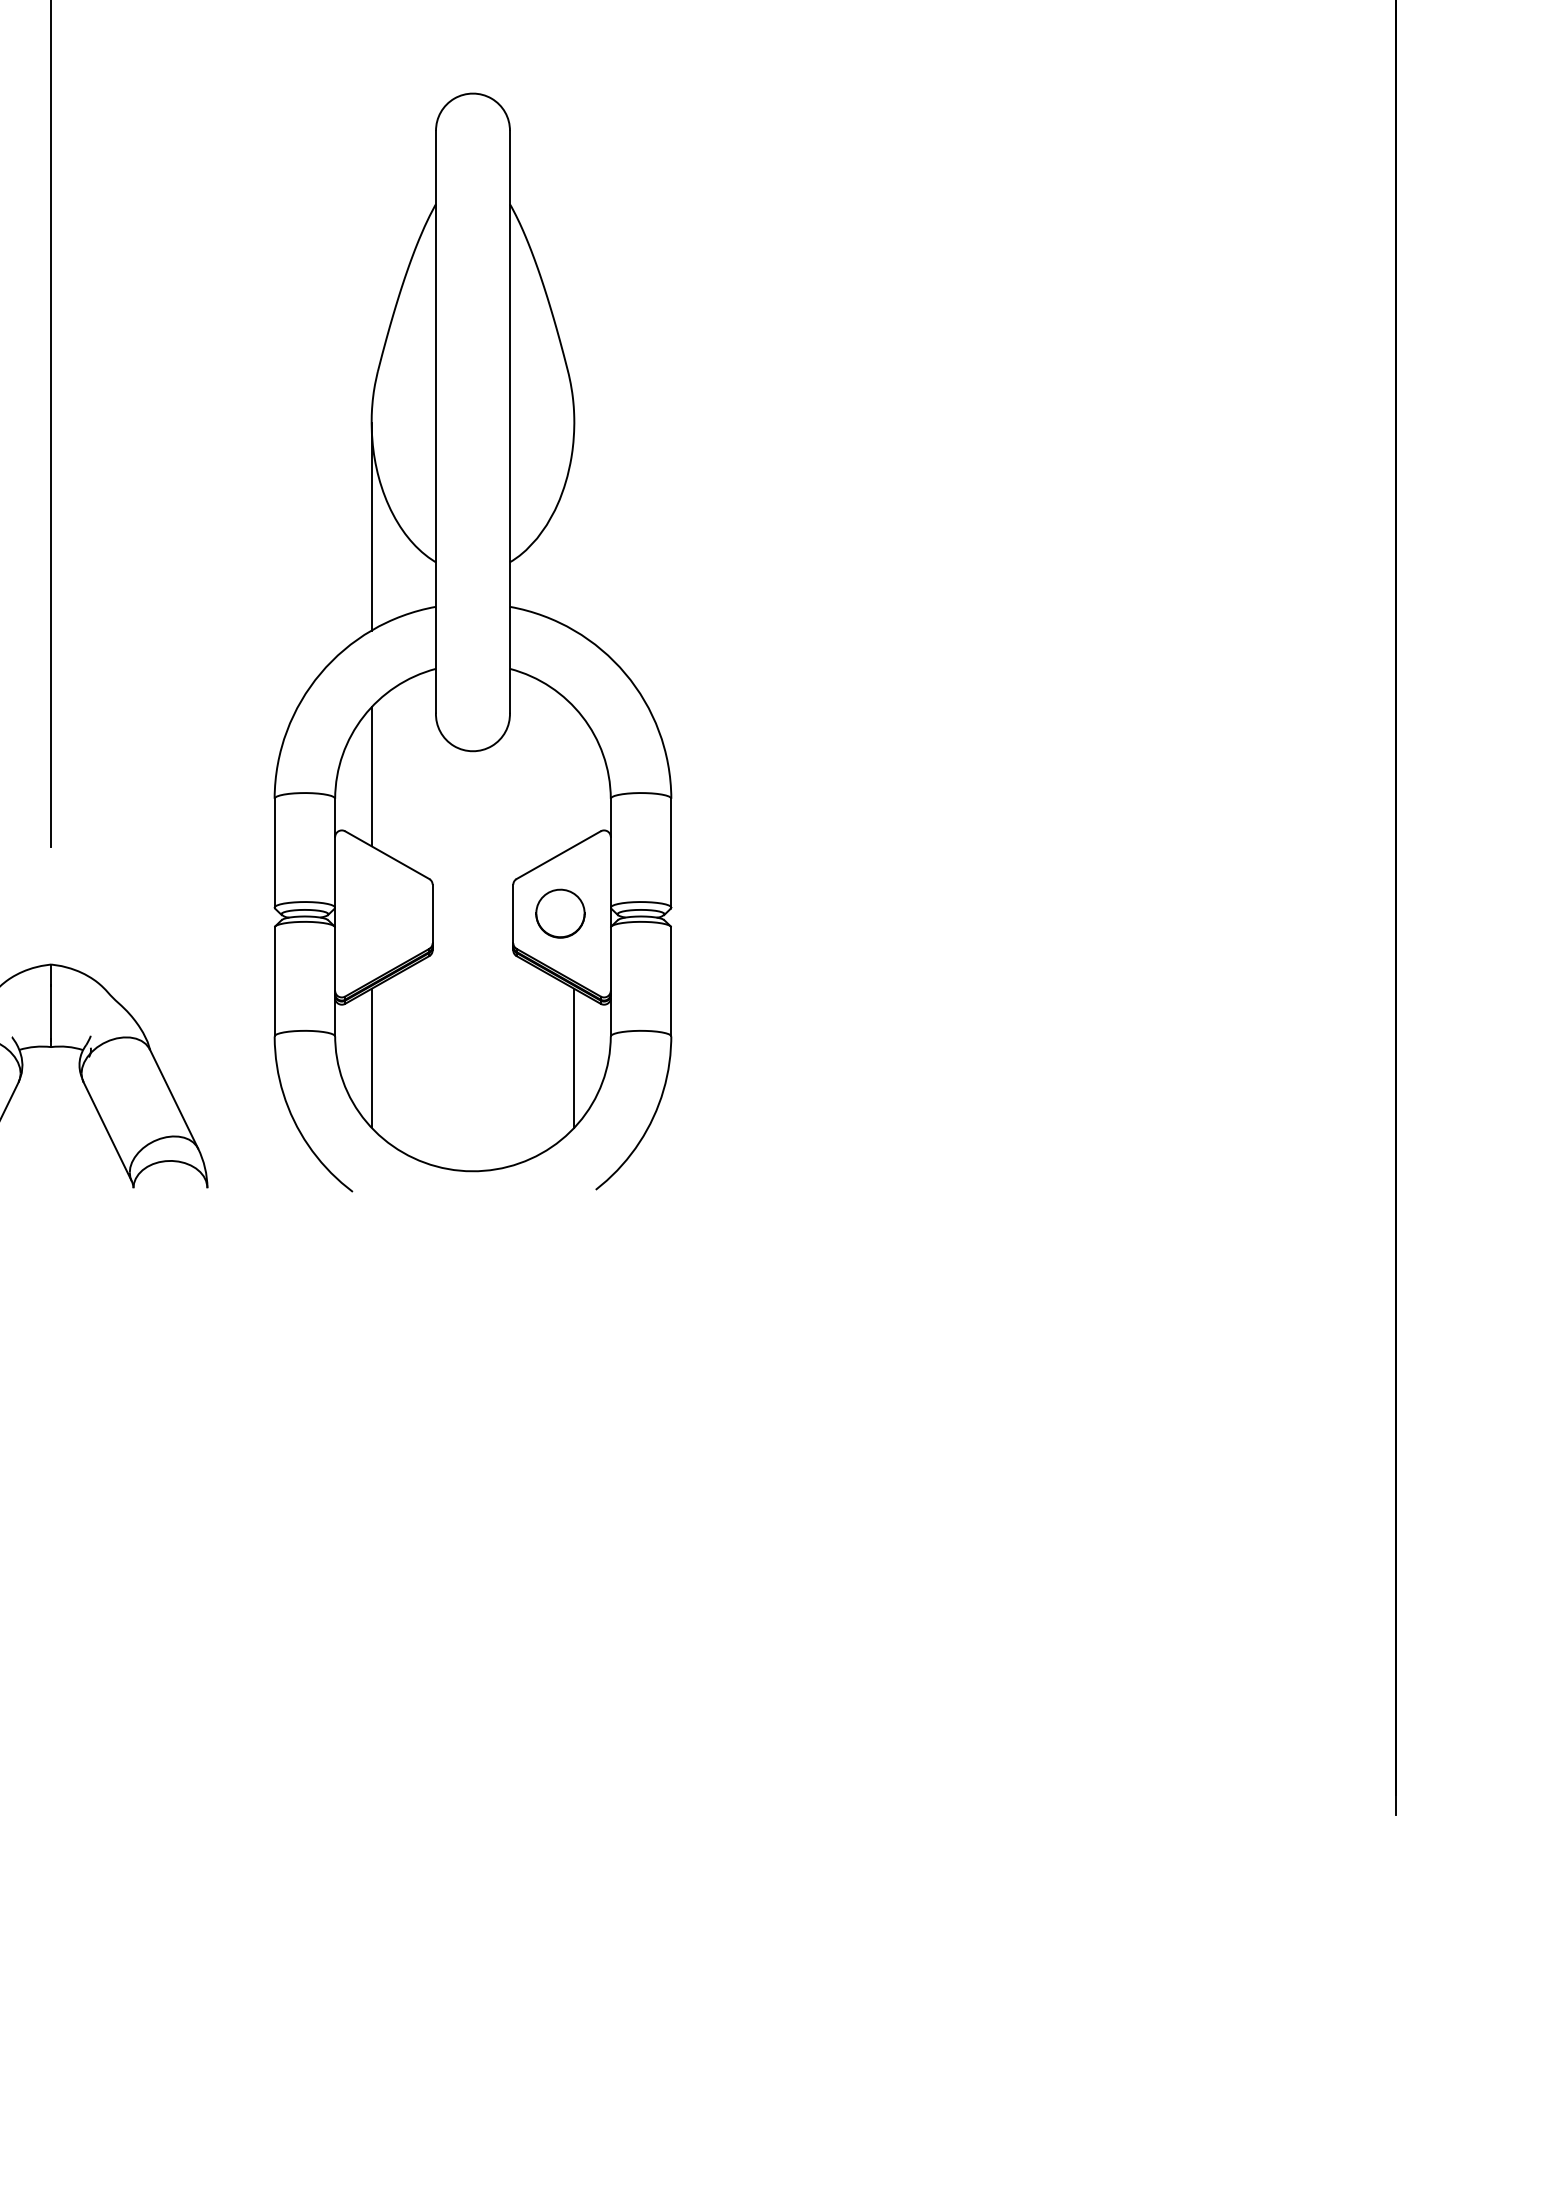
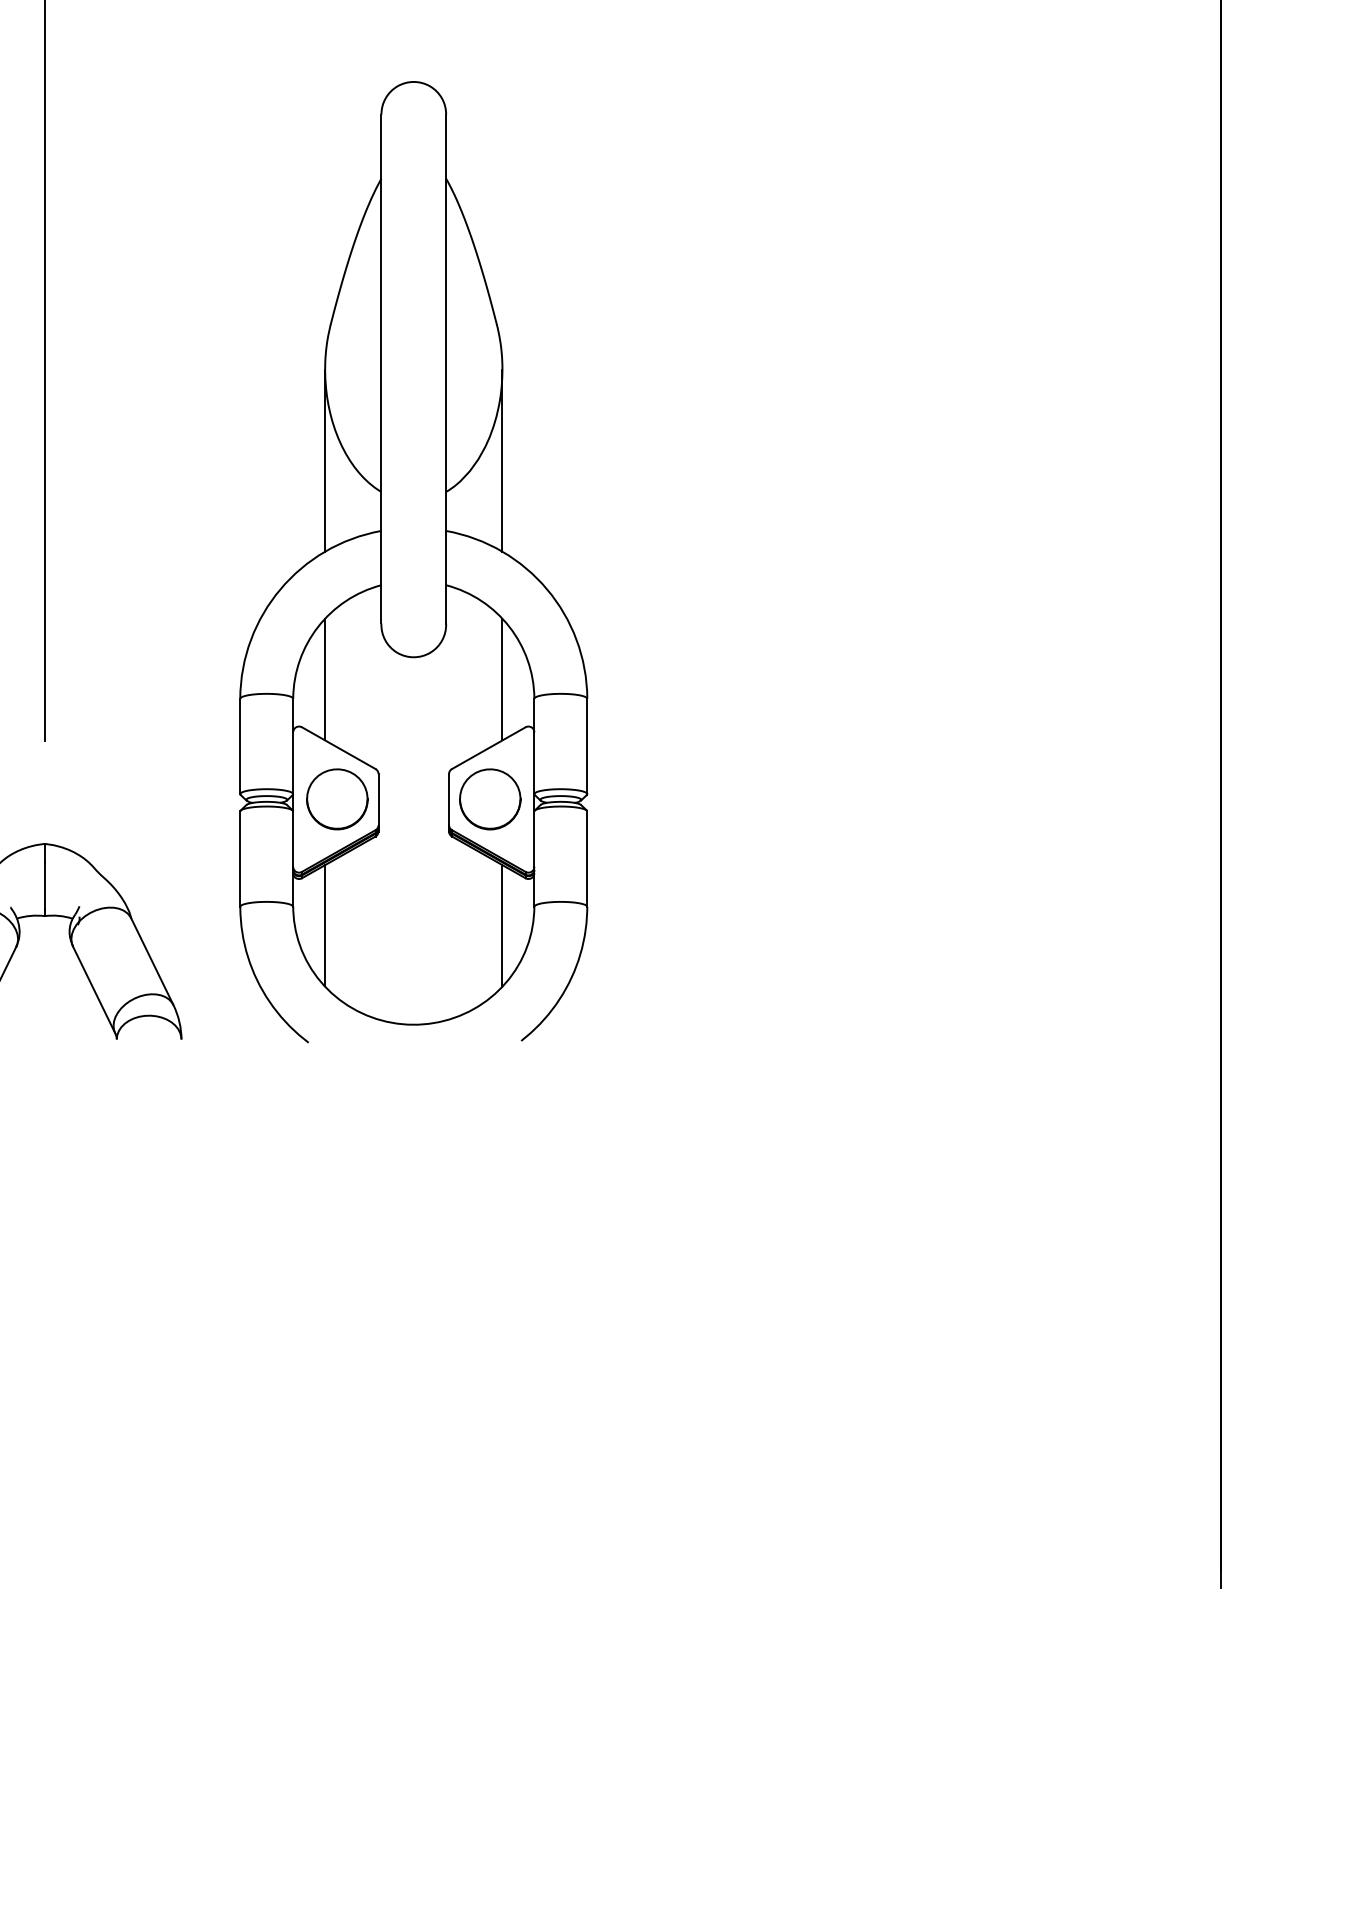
line: (574, 526) -> (502, 460), added
line: (574, 776) -> (502, 679), added
part: (385, 913) -> (337, 799), added
part: (560, 913) -> (490, 799), size x1.43

